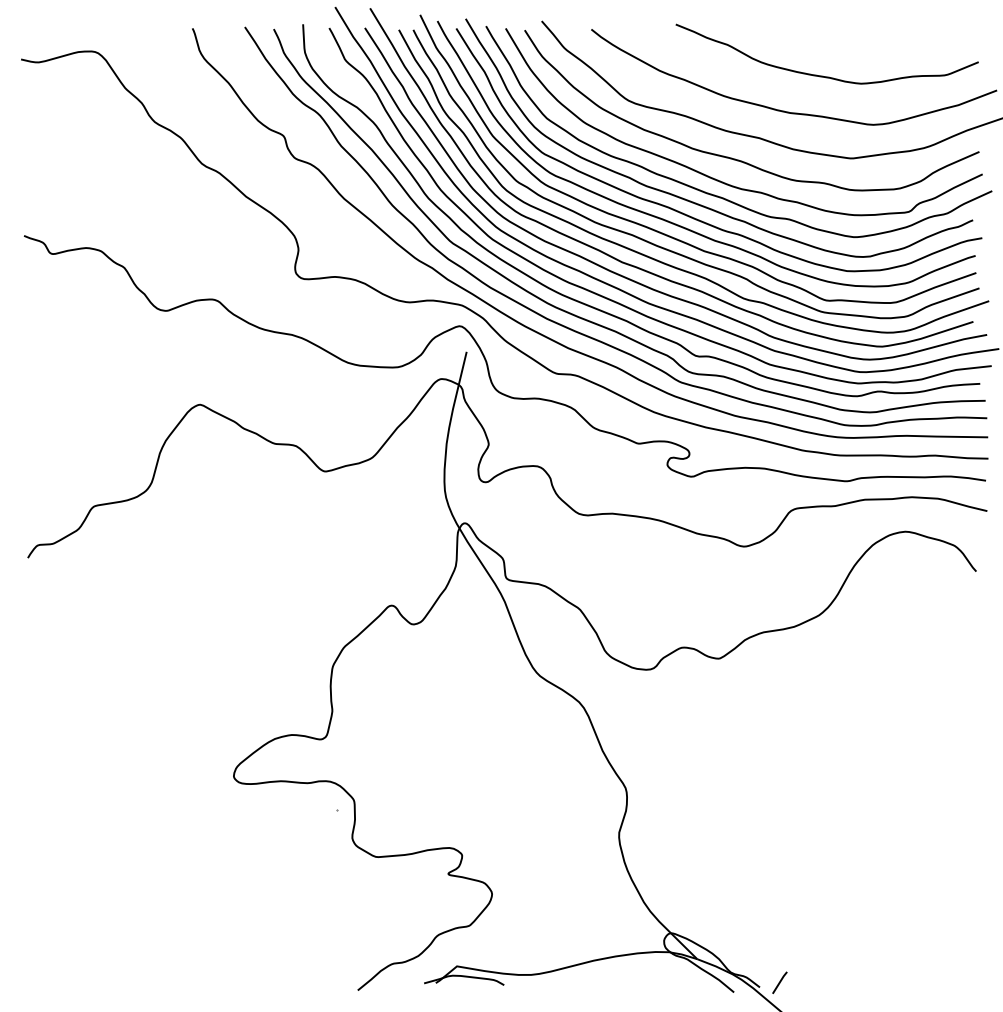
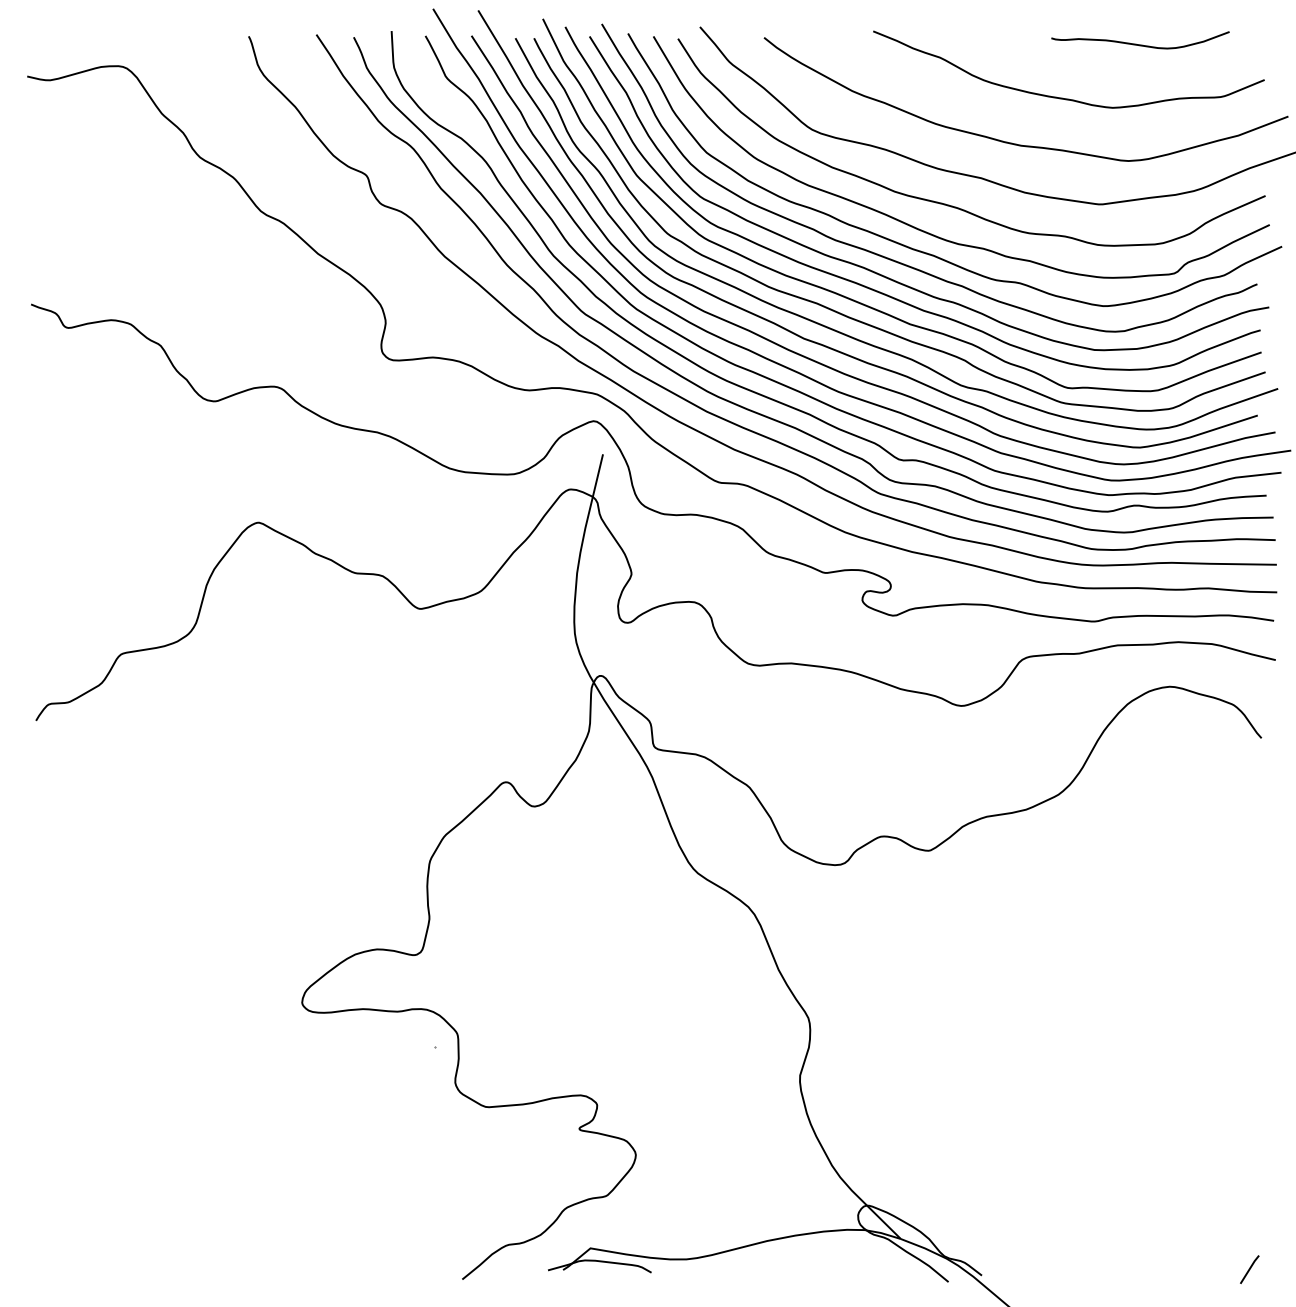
curve: (882, 34) -> (1140, 44), added
line: (779, 982) -> (1249, 1269), moved

